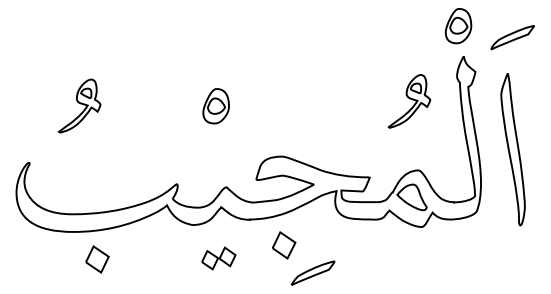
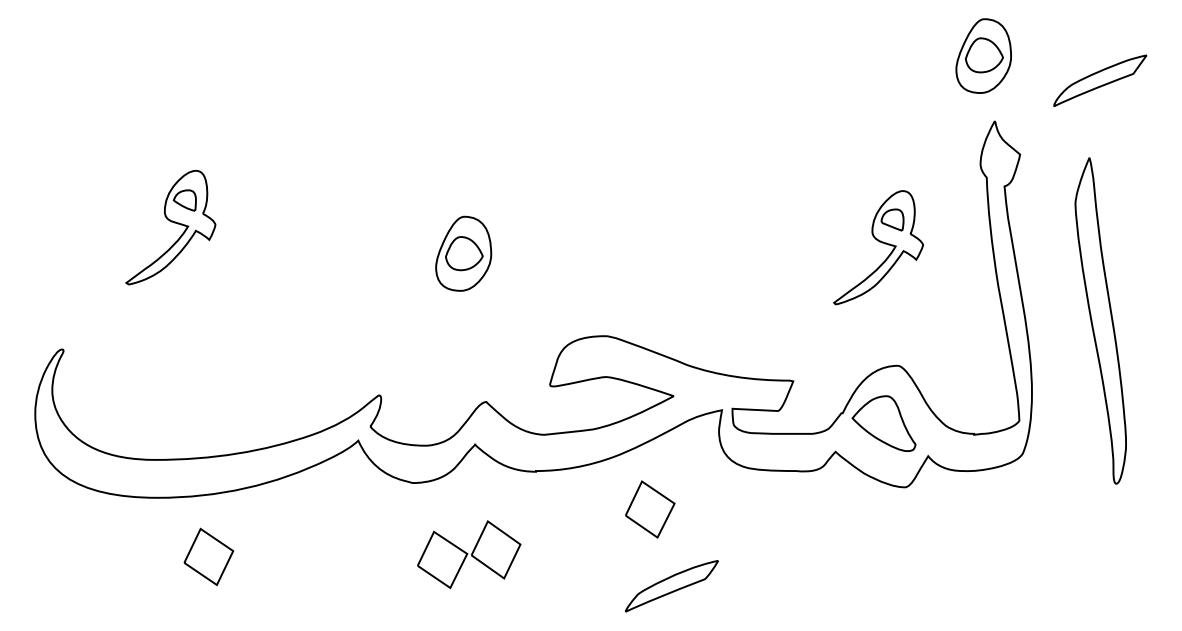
part: (409, 101) -> (878, 247), moved
part: (215, 106) -> (462, 254), moved
part: (284, 245) -> (651, 509), moved
part: (218, 258) -> (468, 554), size x1.43

